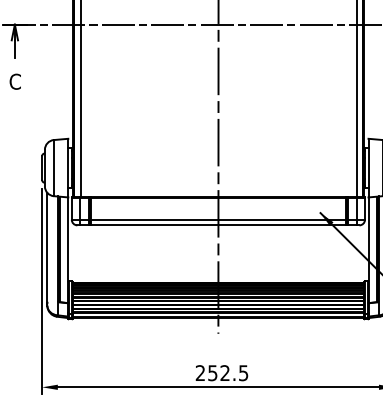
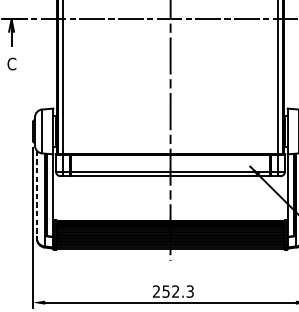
line: (47, 247) -> (37, 193), solid -> dashed
text: (243, 372) -> (190, 291), 252.5 -> 252.3

